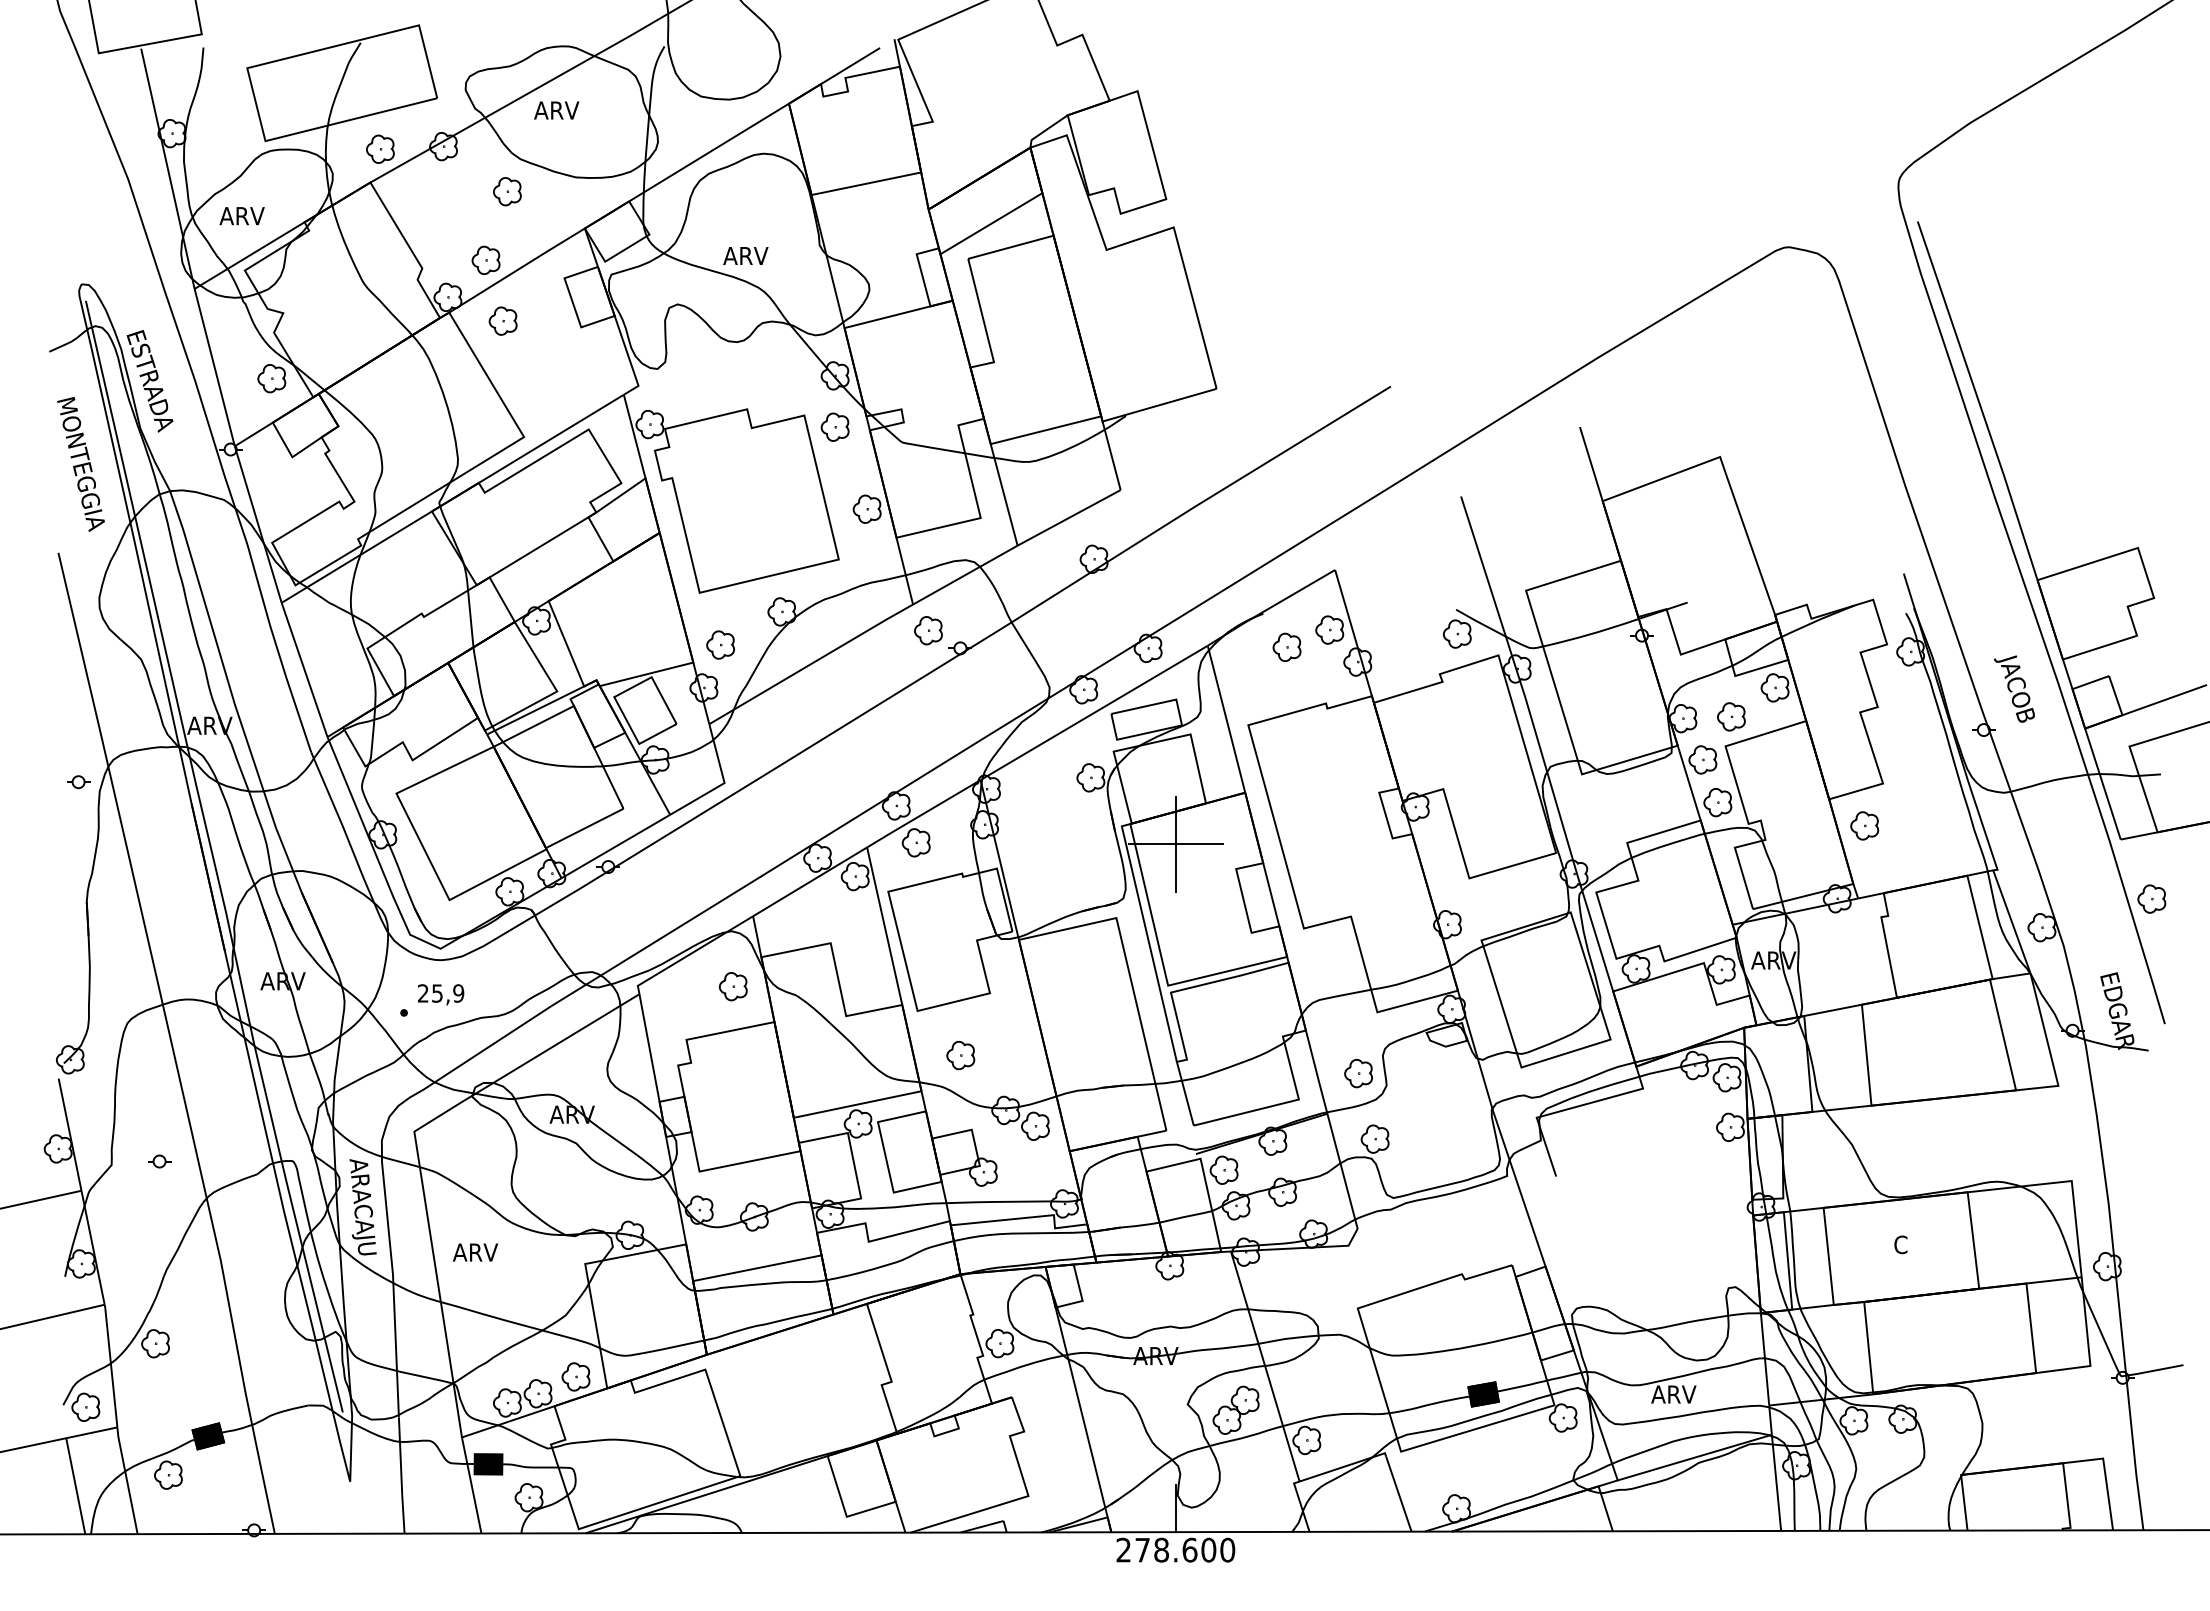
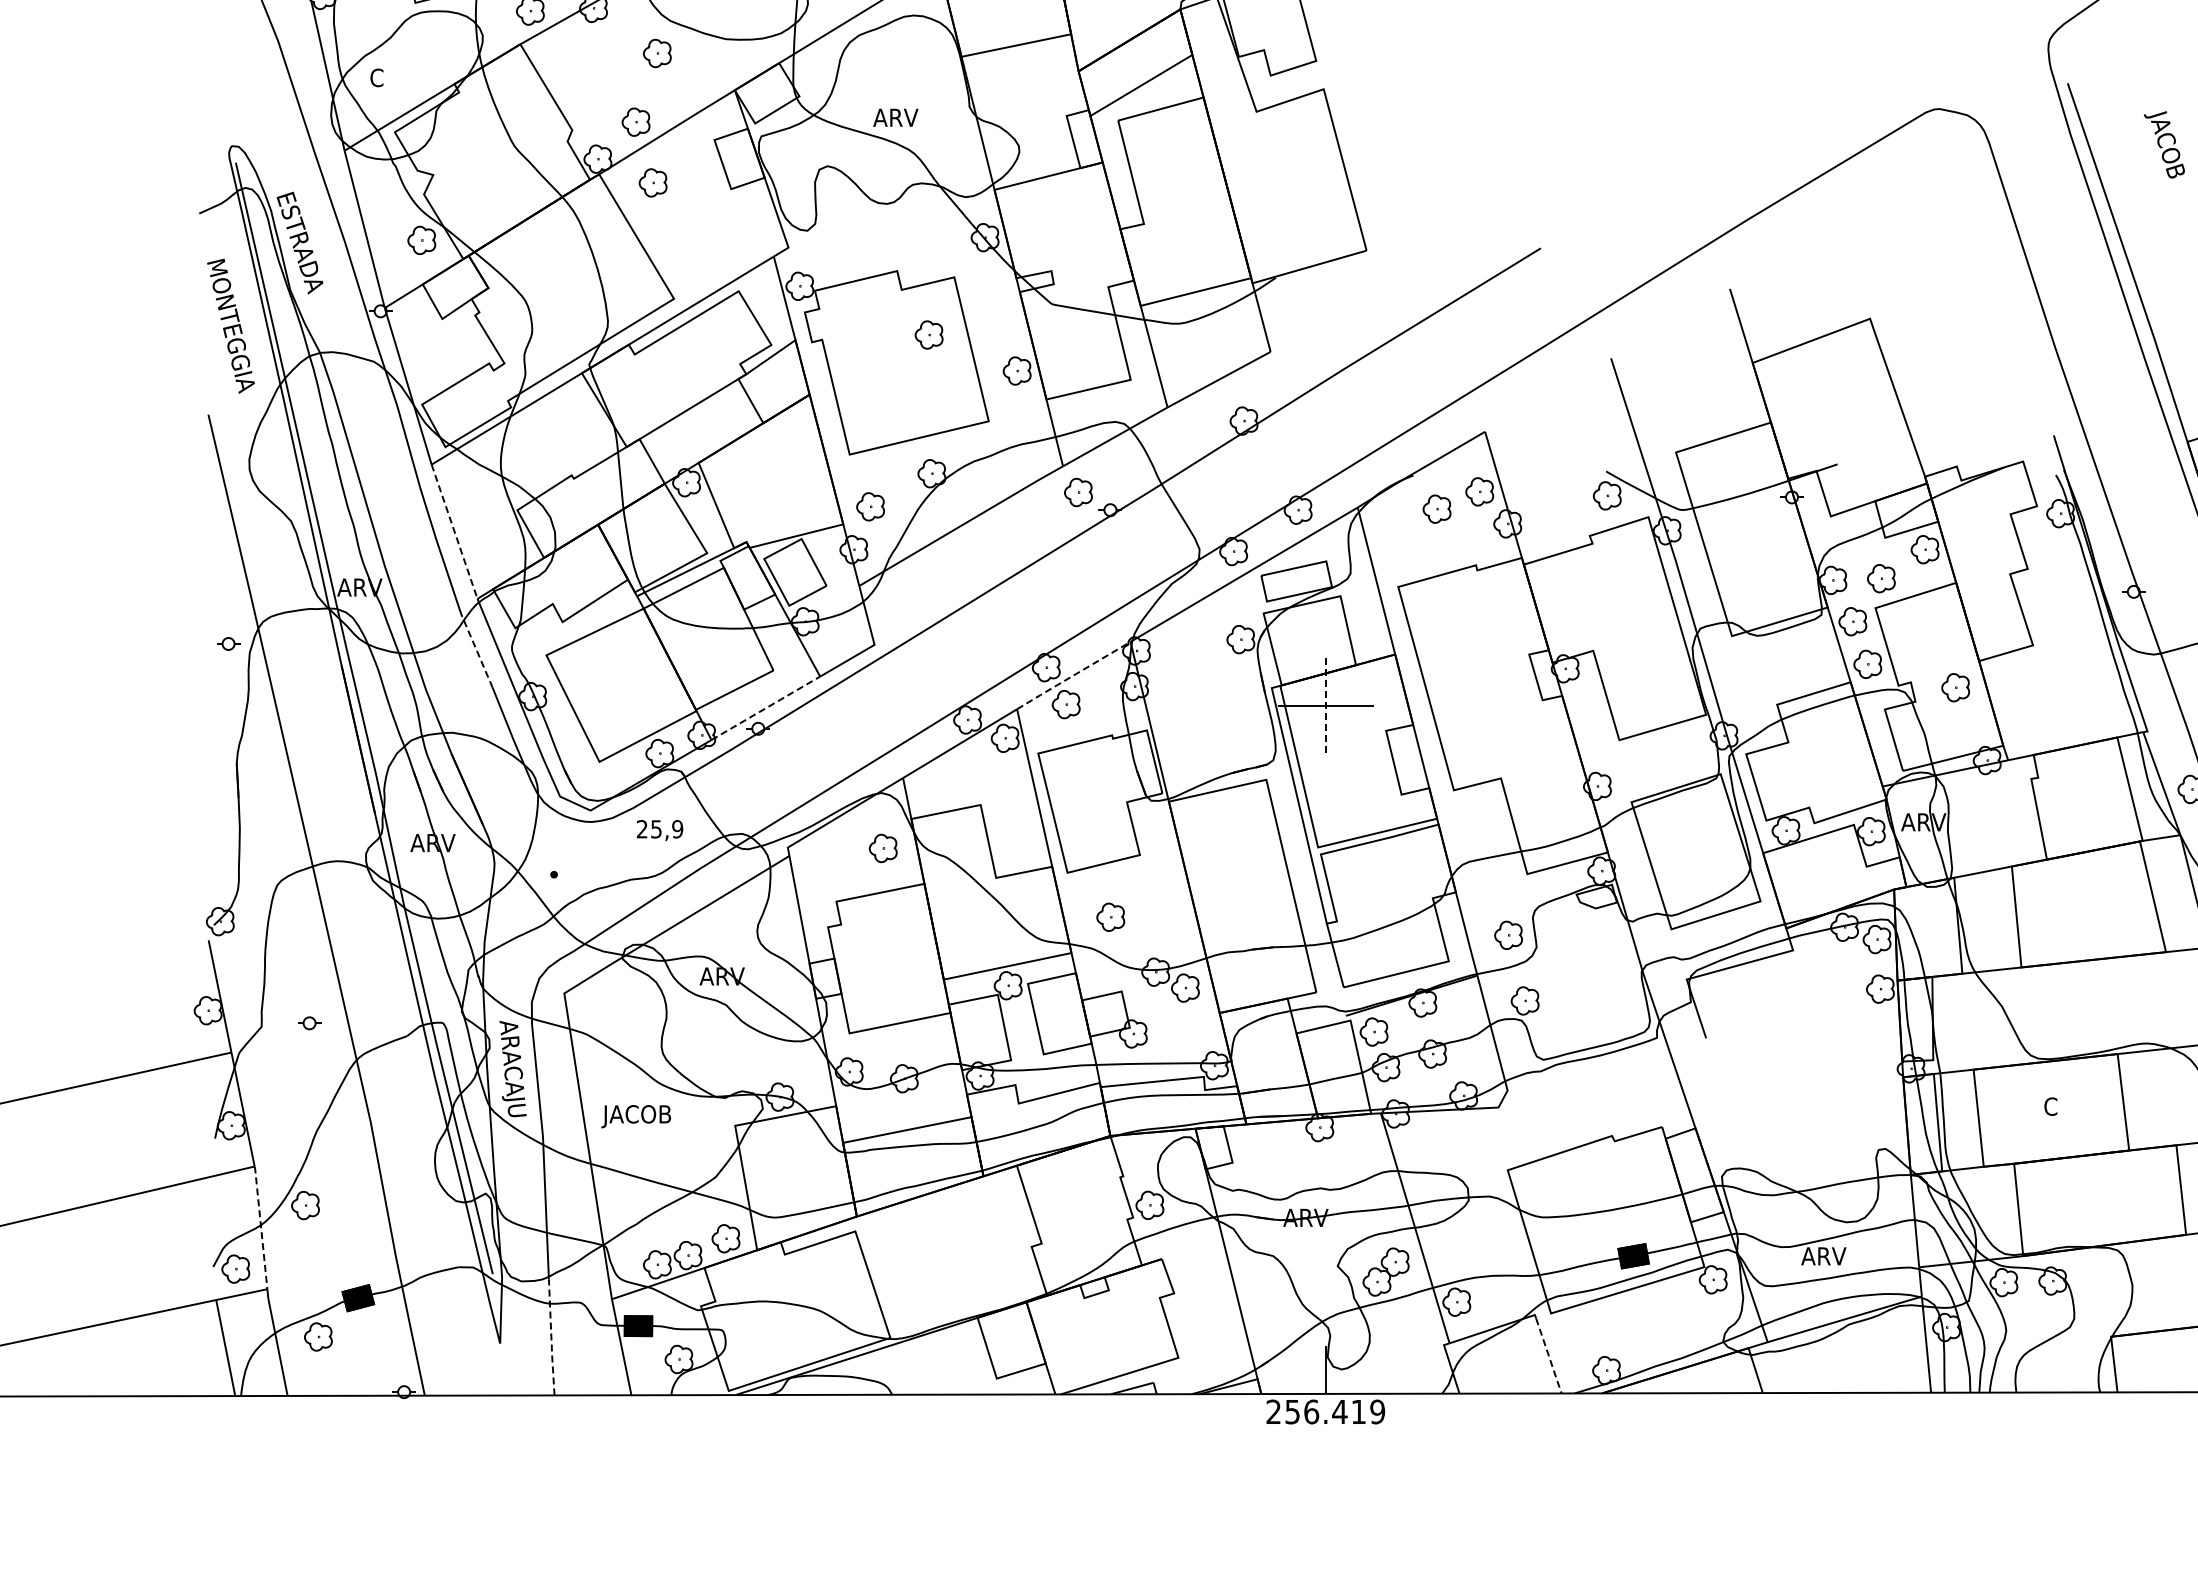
text: (241, 215) -> (391, 77), ARV -> C
part: (834, 426) -> (928, 334), moved
line: (304, 670) -> (454, 532), solid -> dashed
text: (2014, 688) -> (2164, 144), moved
line: (326, 788) -> (476, 650), solid -> dashed
line: (923, 814) -> (1073, 676), solid -> dashed
part: (1864, 825) -> (1955, 687), moved
line: (1175, 844) -> (1325, 706), solid -> dashed
line: (615, 846) -> (765, 708), solid -> dashed
text: (441, 994) -> (660, 830), moved
text: (486, 1254) -> (636, 1116), ARV -> JACOB
line: (111, 1365) -> (261, 1227), solid -> dashed
line: (401, 1476) -> (551, 1338), solid -> dashed
line: (1398, 1494) -> (1548, 1356), solid -> dashed
text: (1185, 1549) -> (1335, 1411), 278.600 -> 256.419

